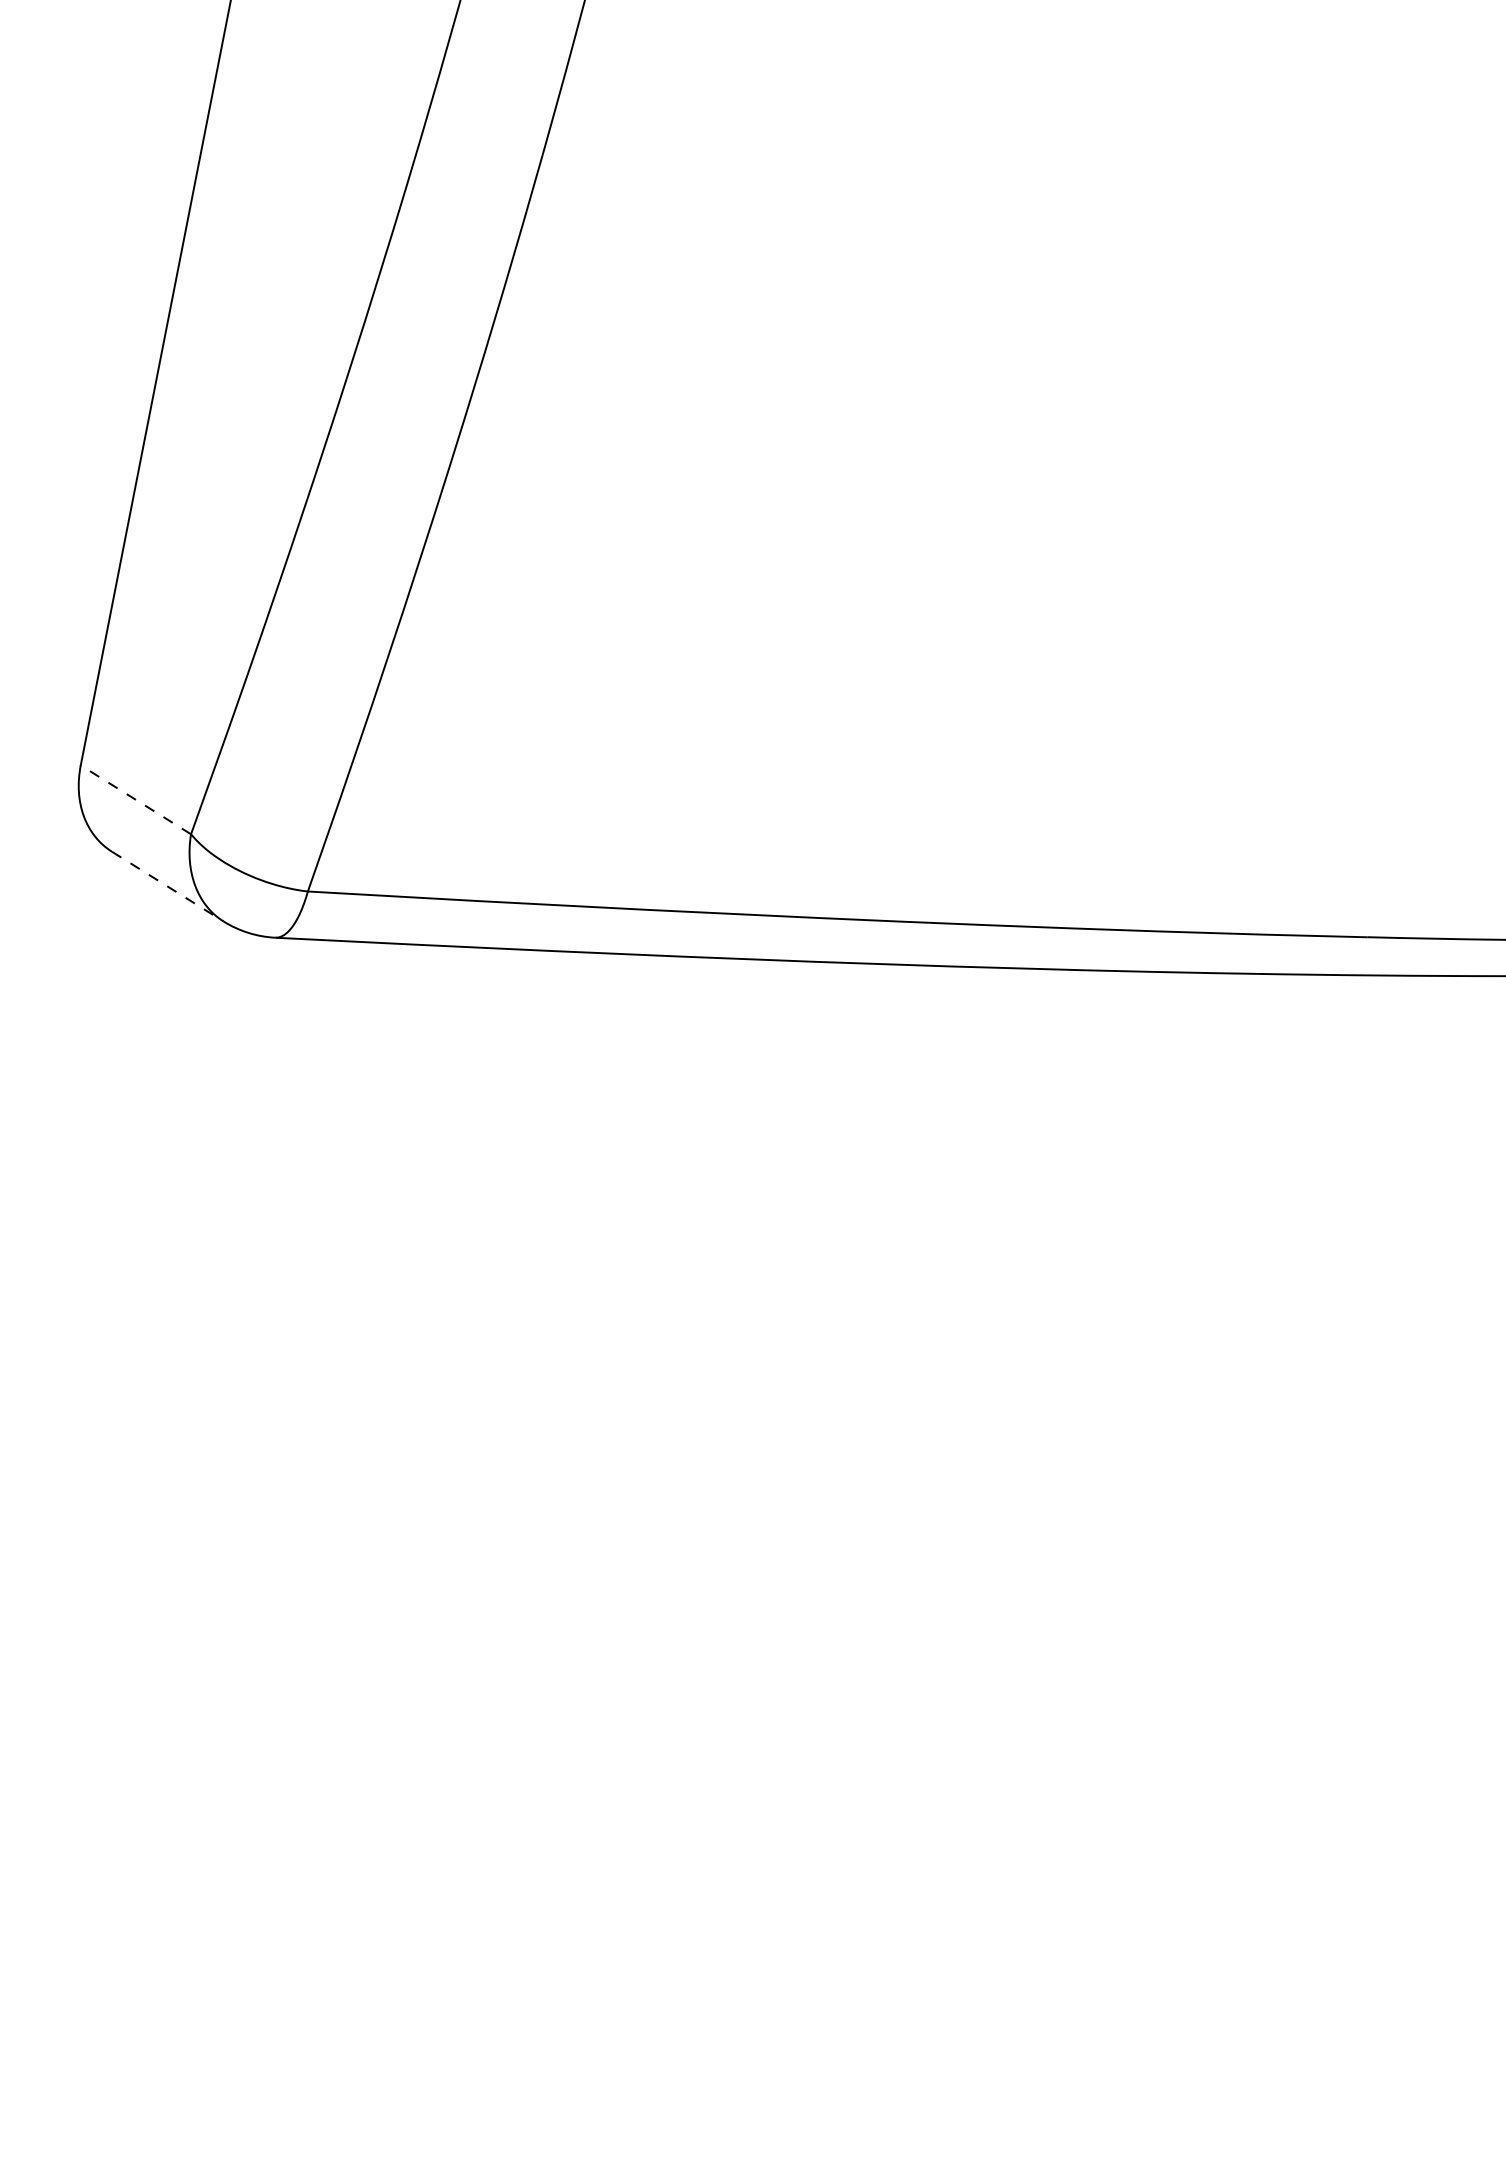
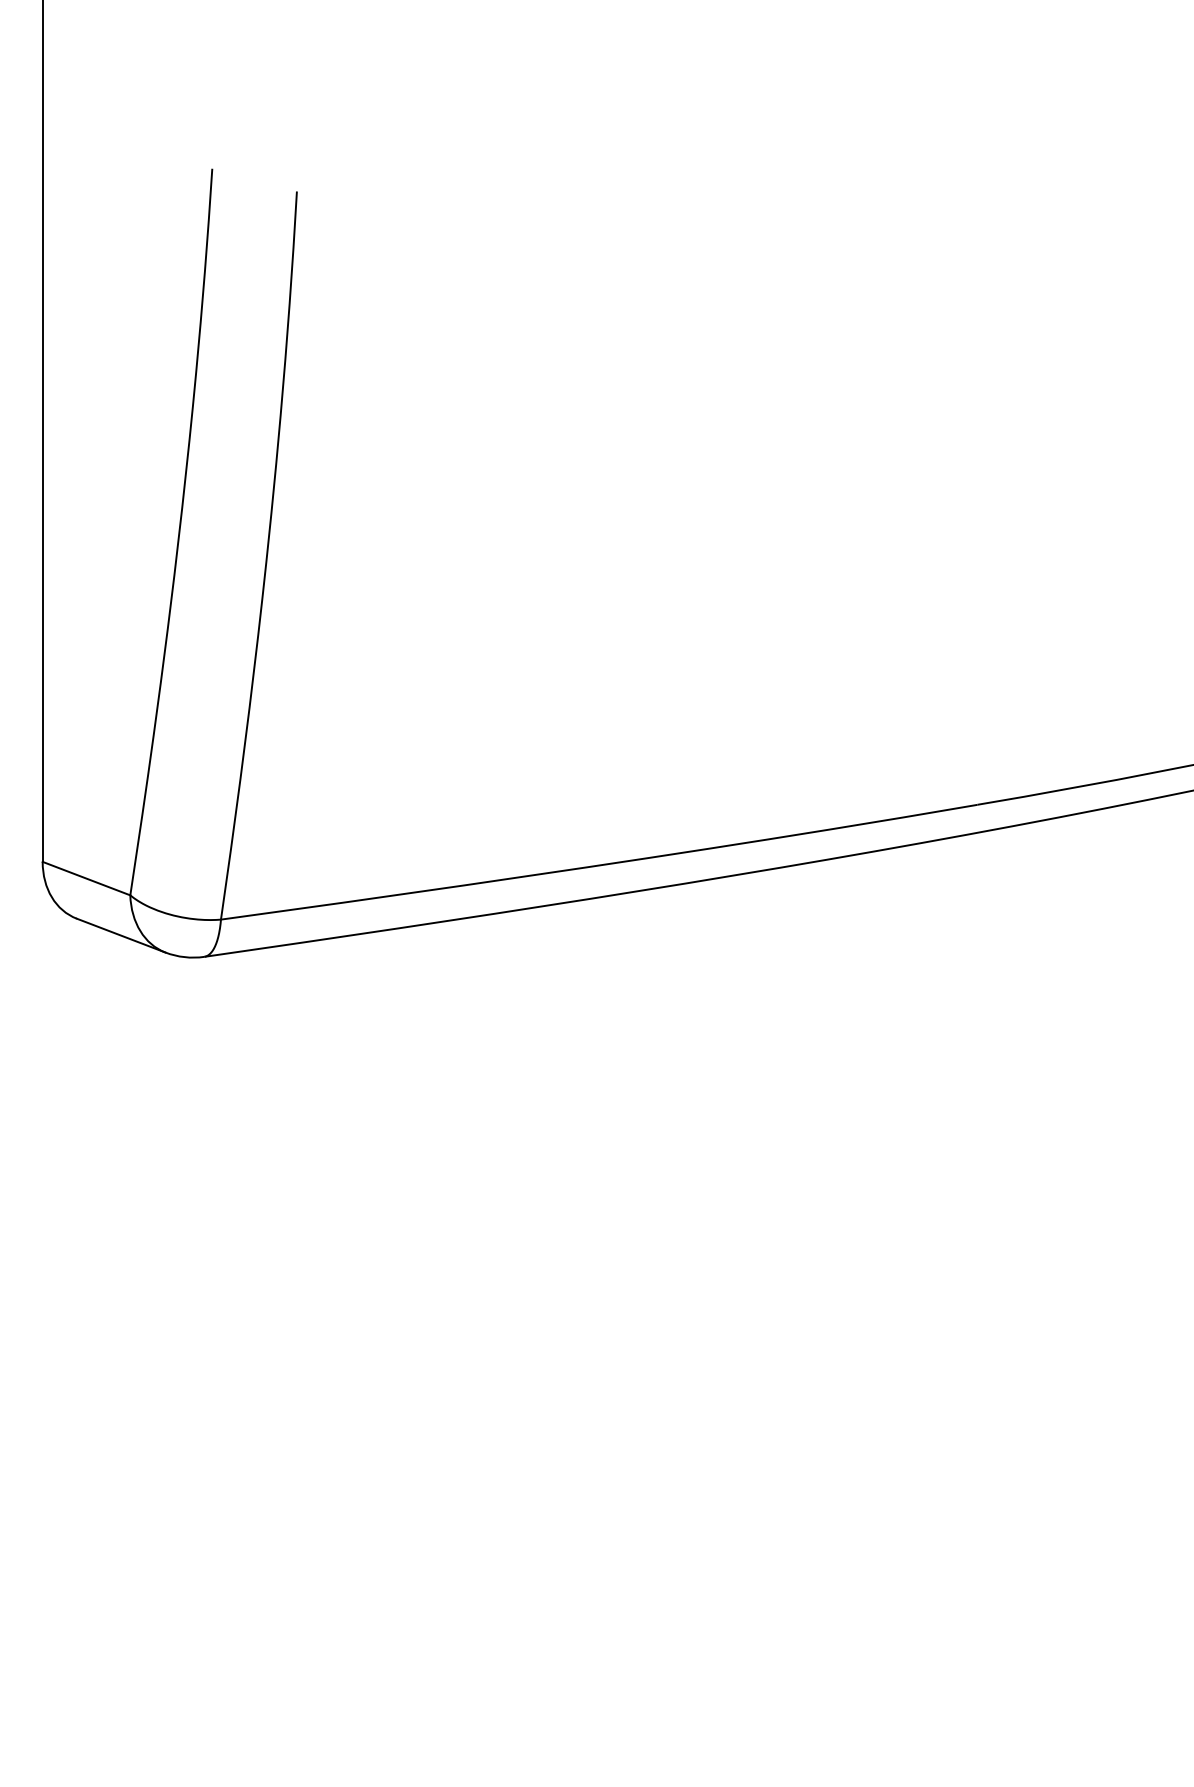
line: (135, 799) -> (86, 878), dashed -> solid
line: (168, 886) -> (121, 935), dashed -> solid

